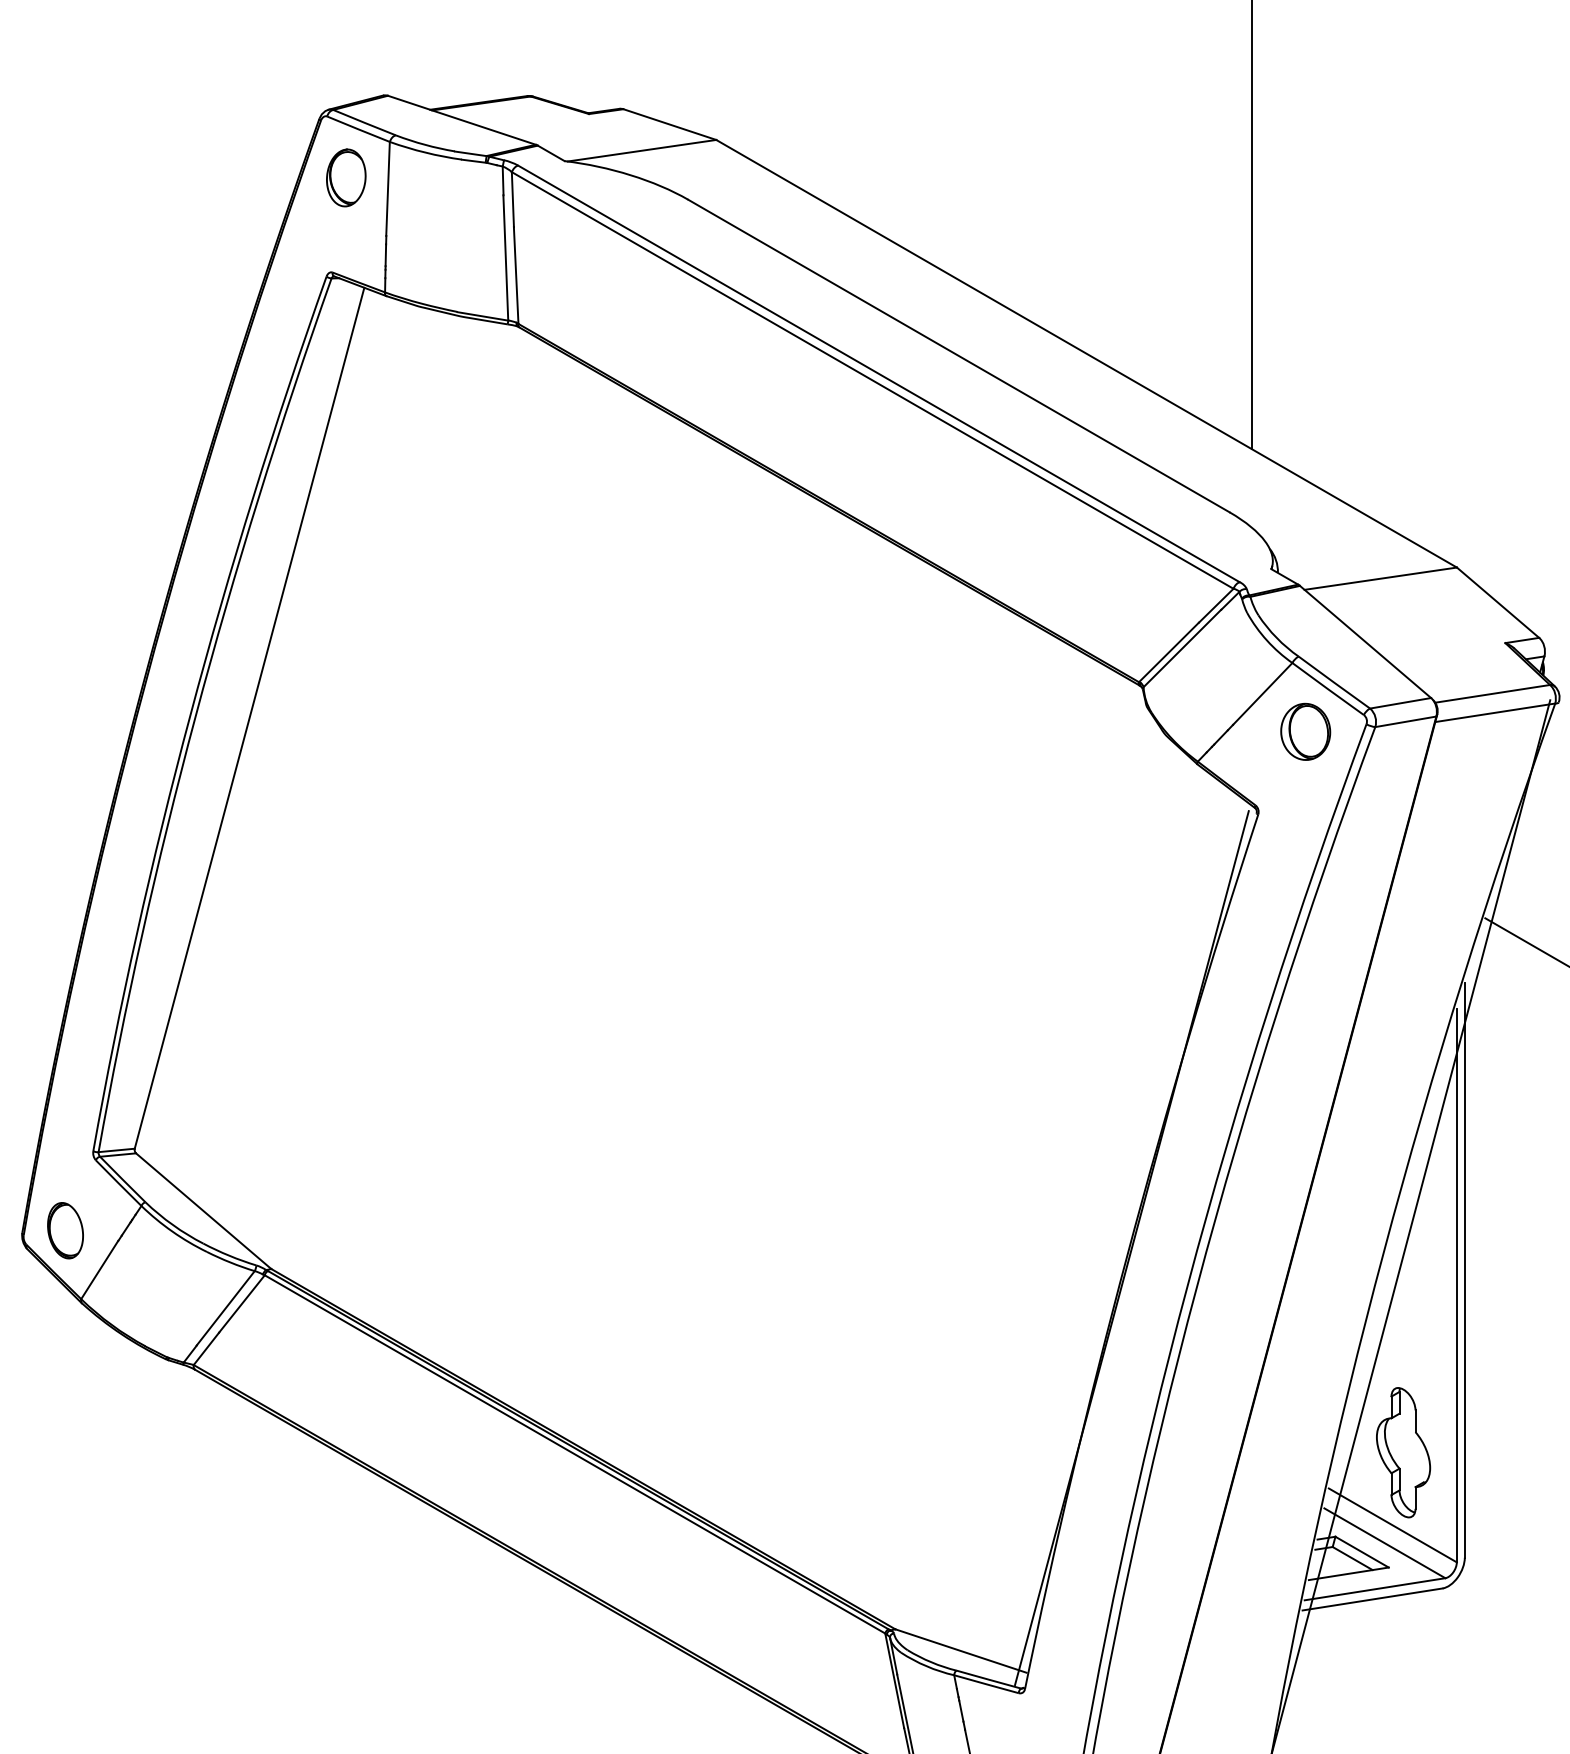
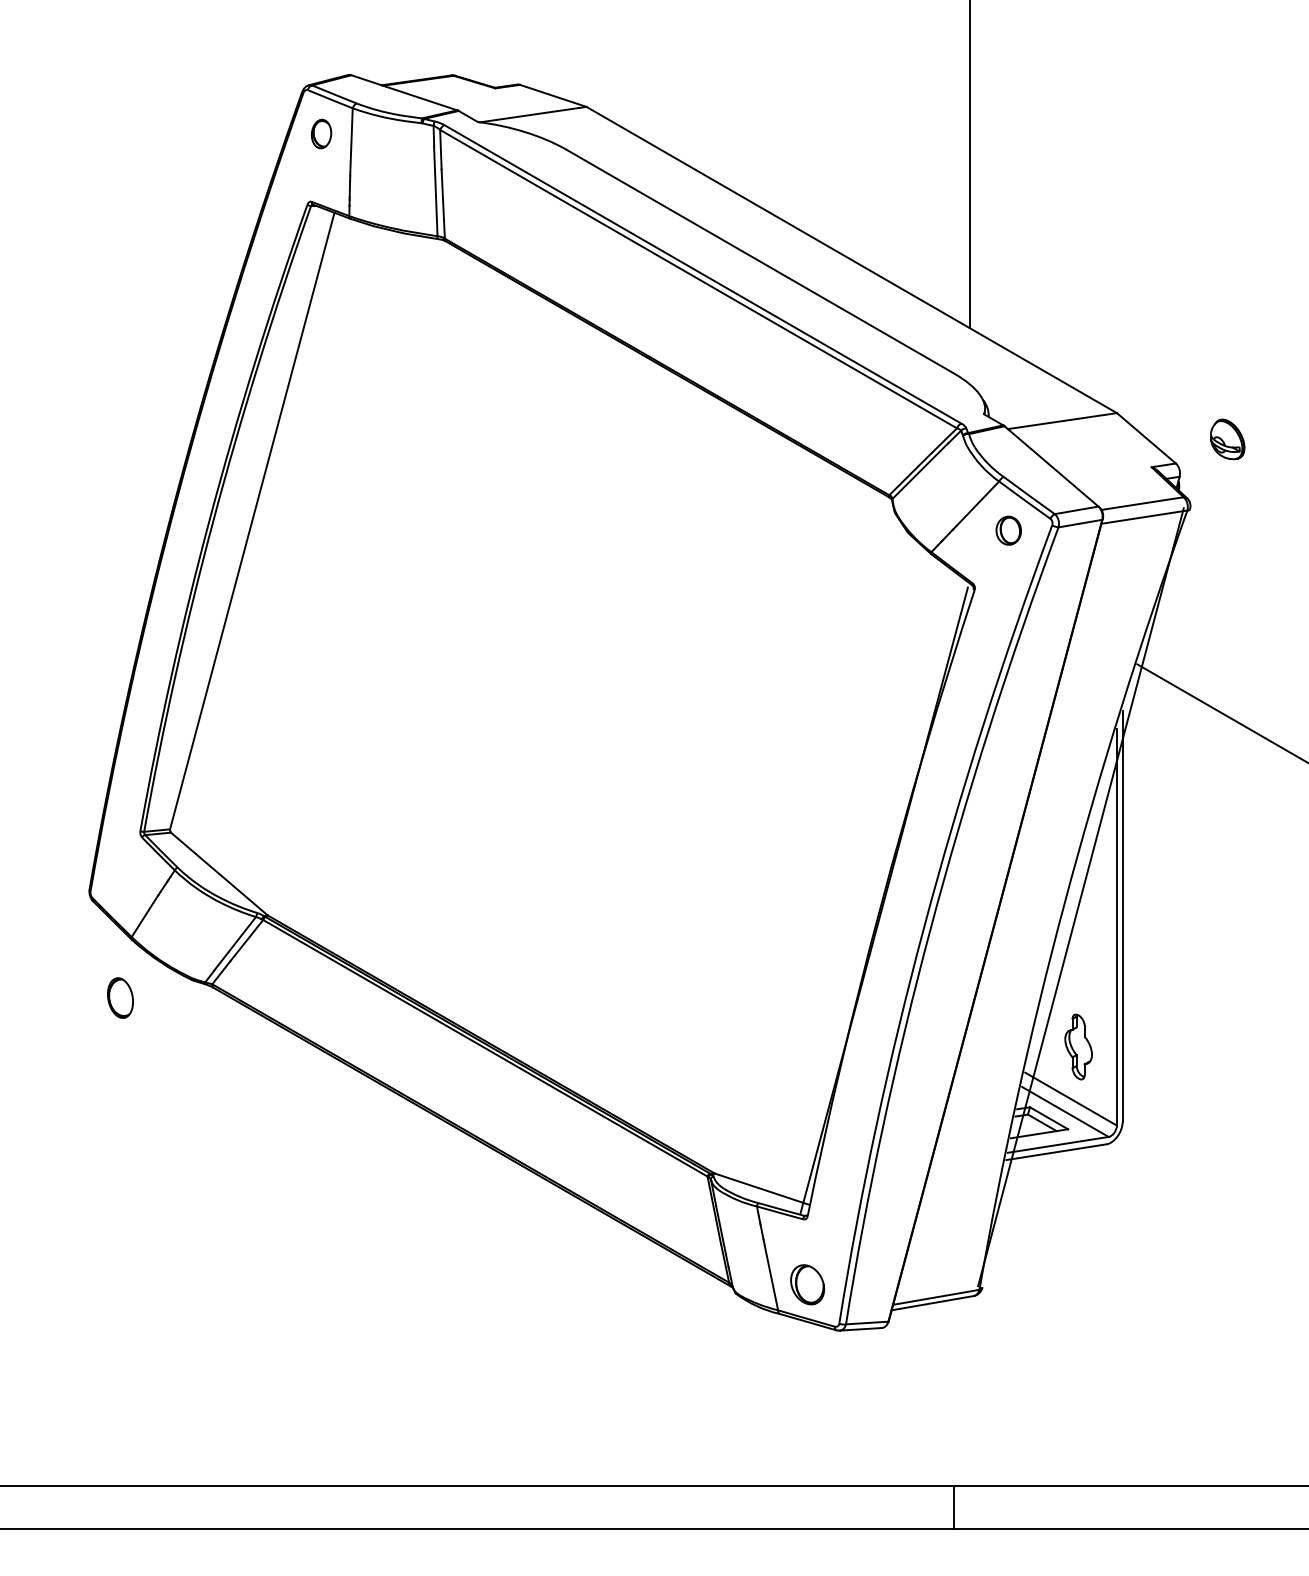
part: (346, 177) -> (321, 133), size x0.7
part: (1305, 731) -> (1008, 530), size x0.7
part: (65, 1229) -> (120, 997), moved
part: (1403, 1451) -> (1078, 1046), size x0.7

